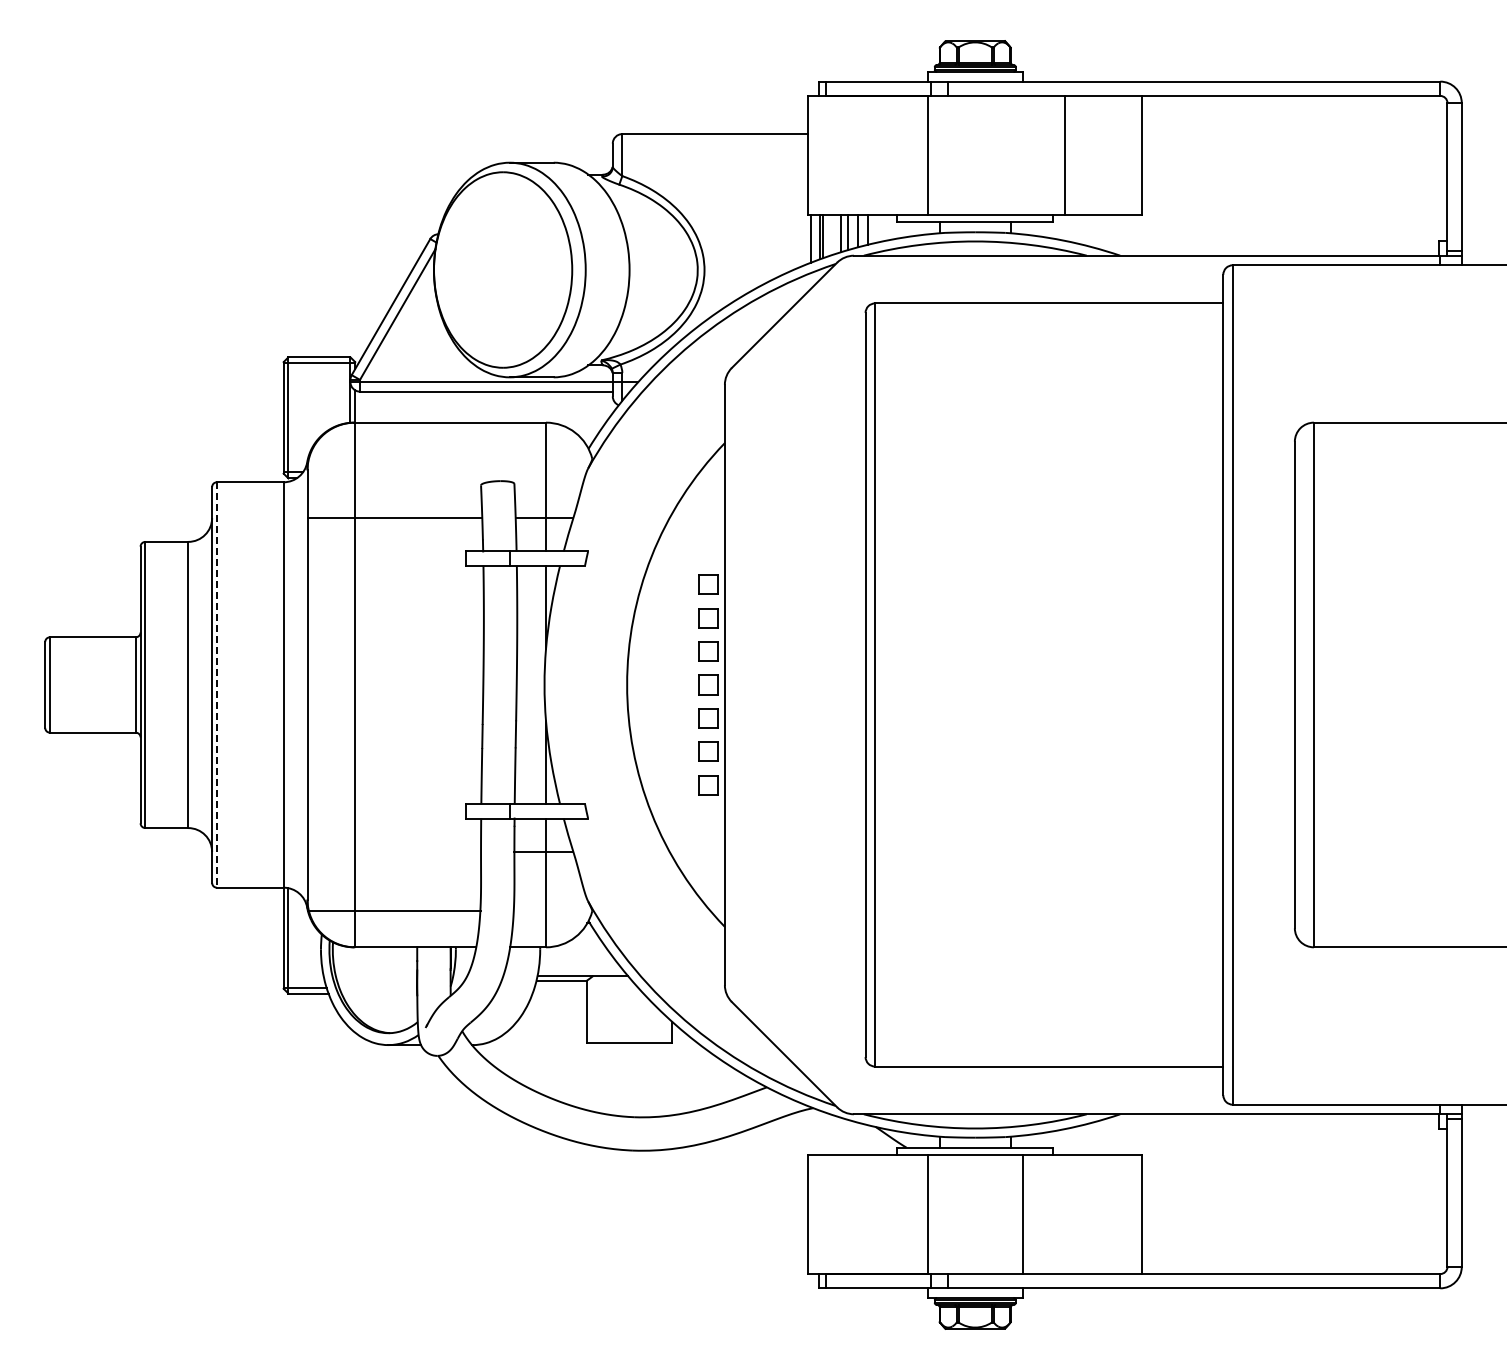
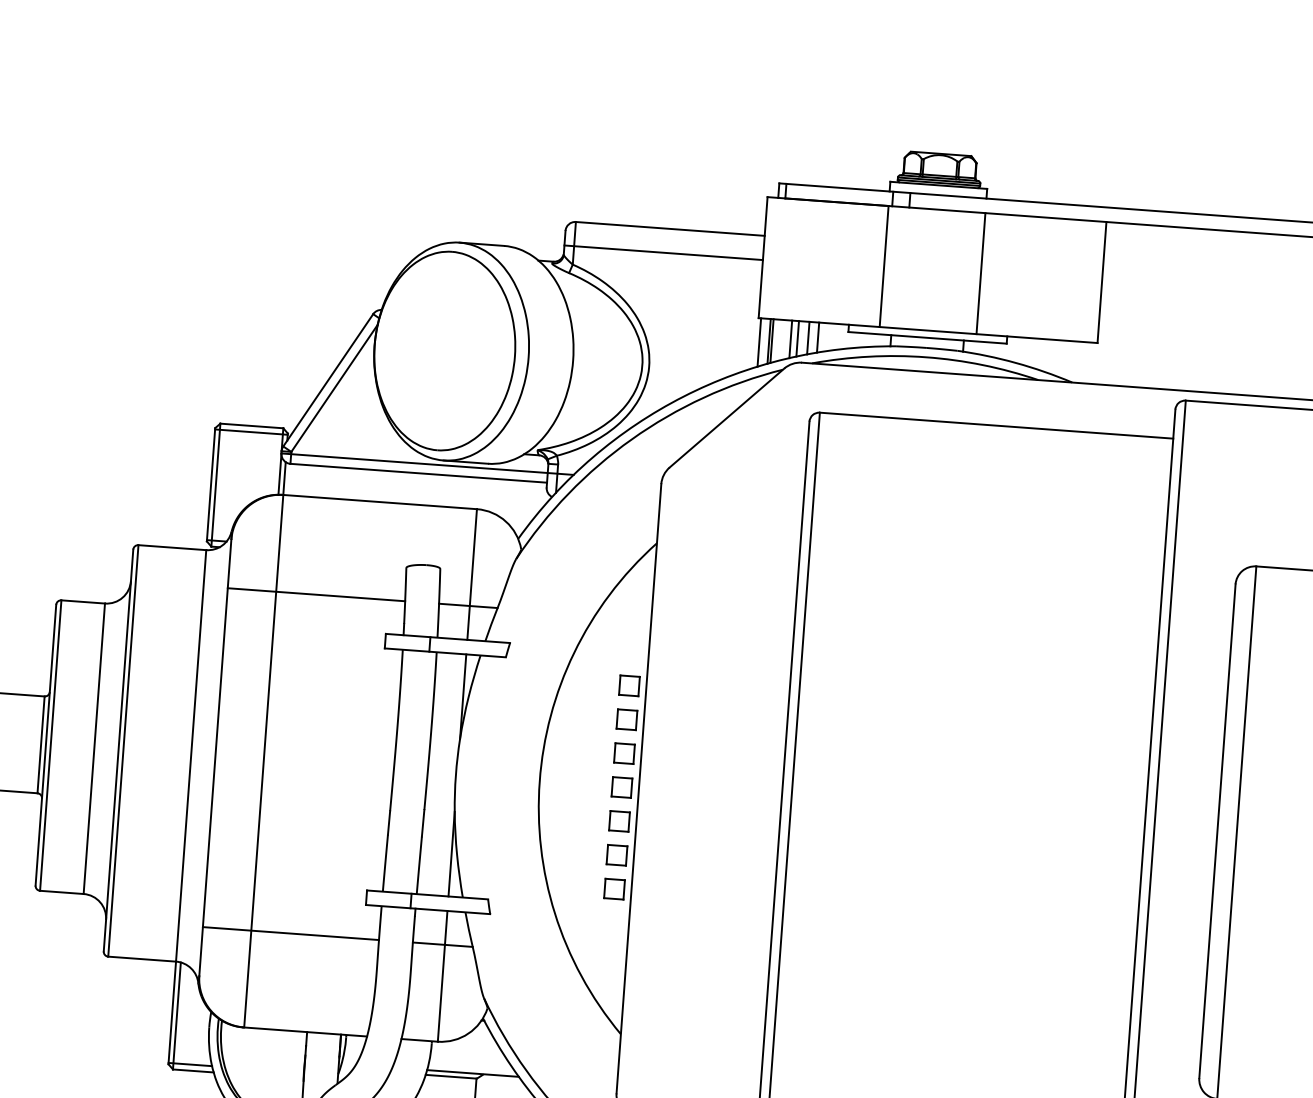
line: (1064, 155) -> (980, 273), moved
line: (710, 157) -> (663, 252), added
line: (216, 684) -> (122, 750), dashed -> solid
line: (394, 910) -> (291, 933), moved

